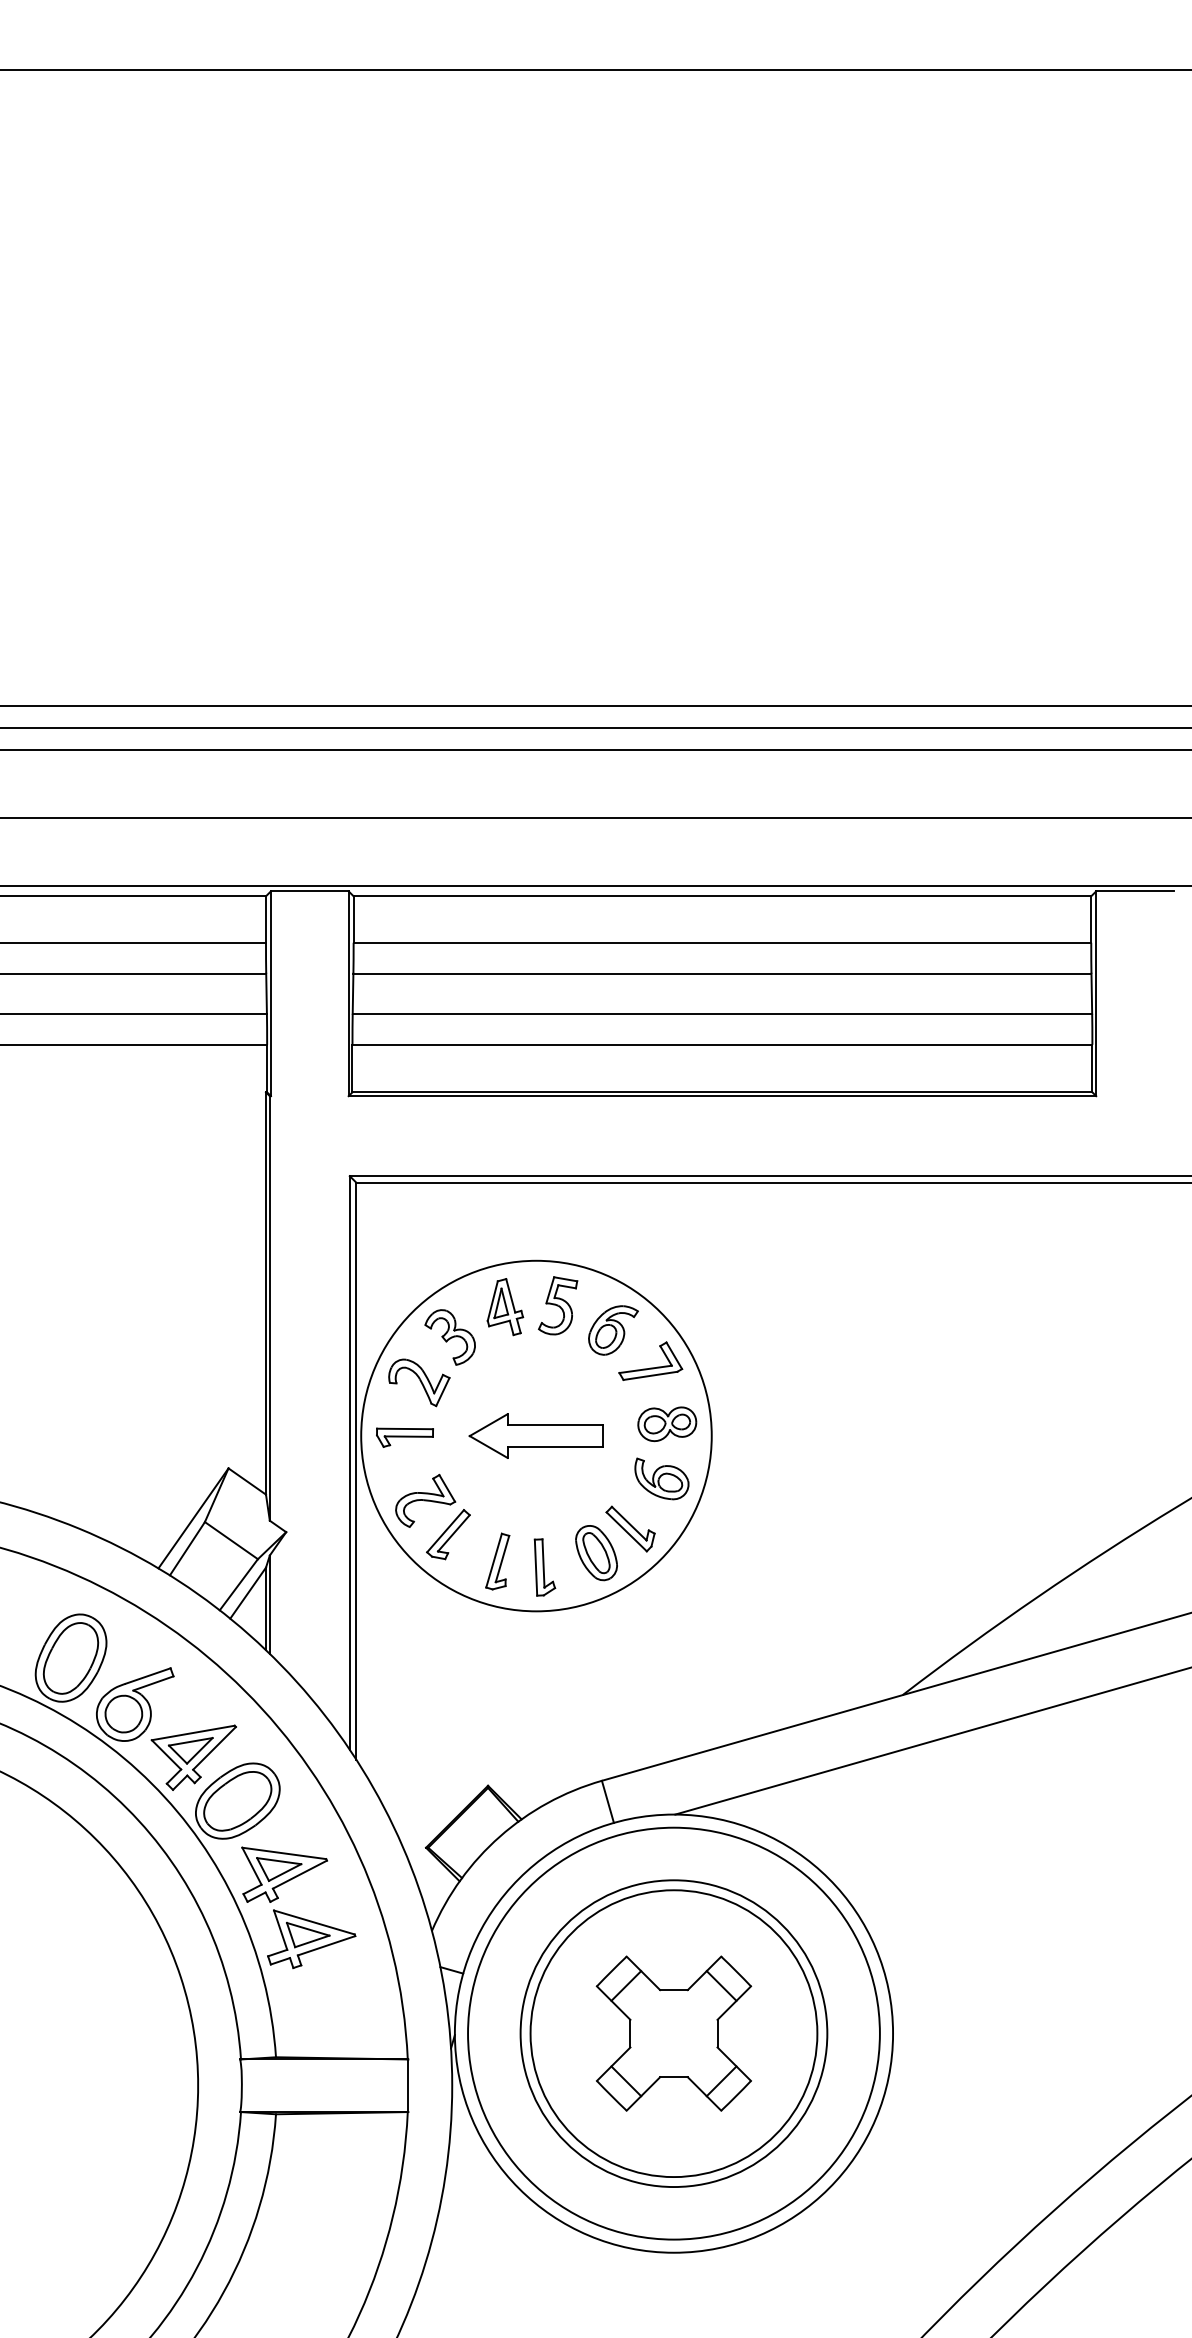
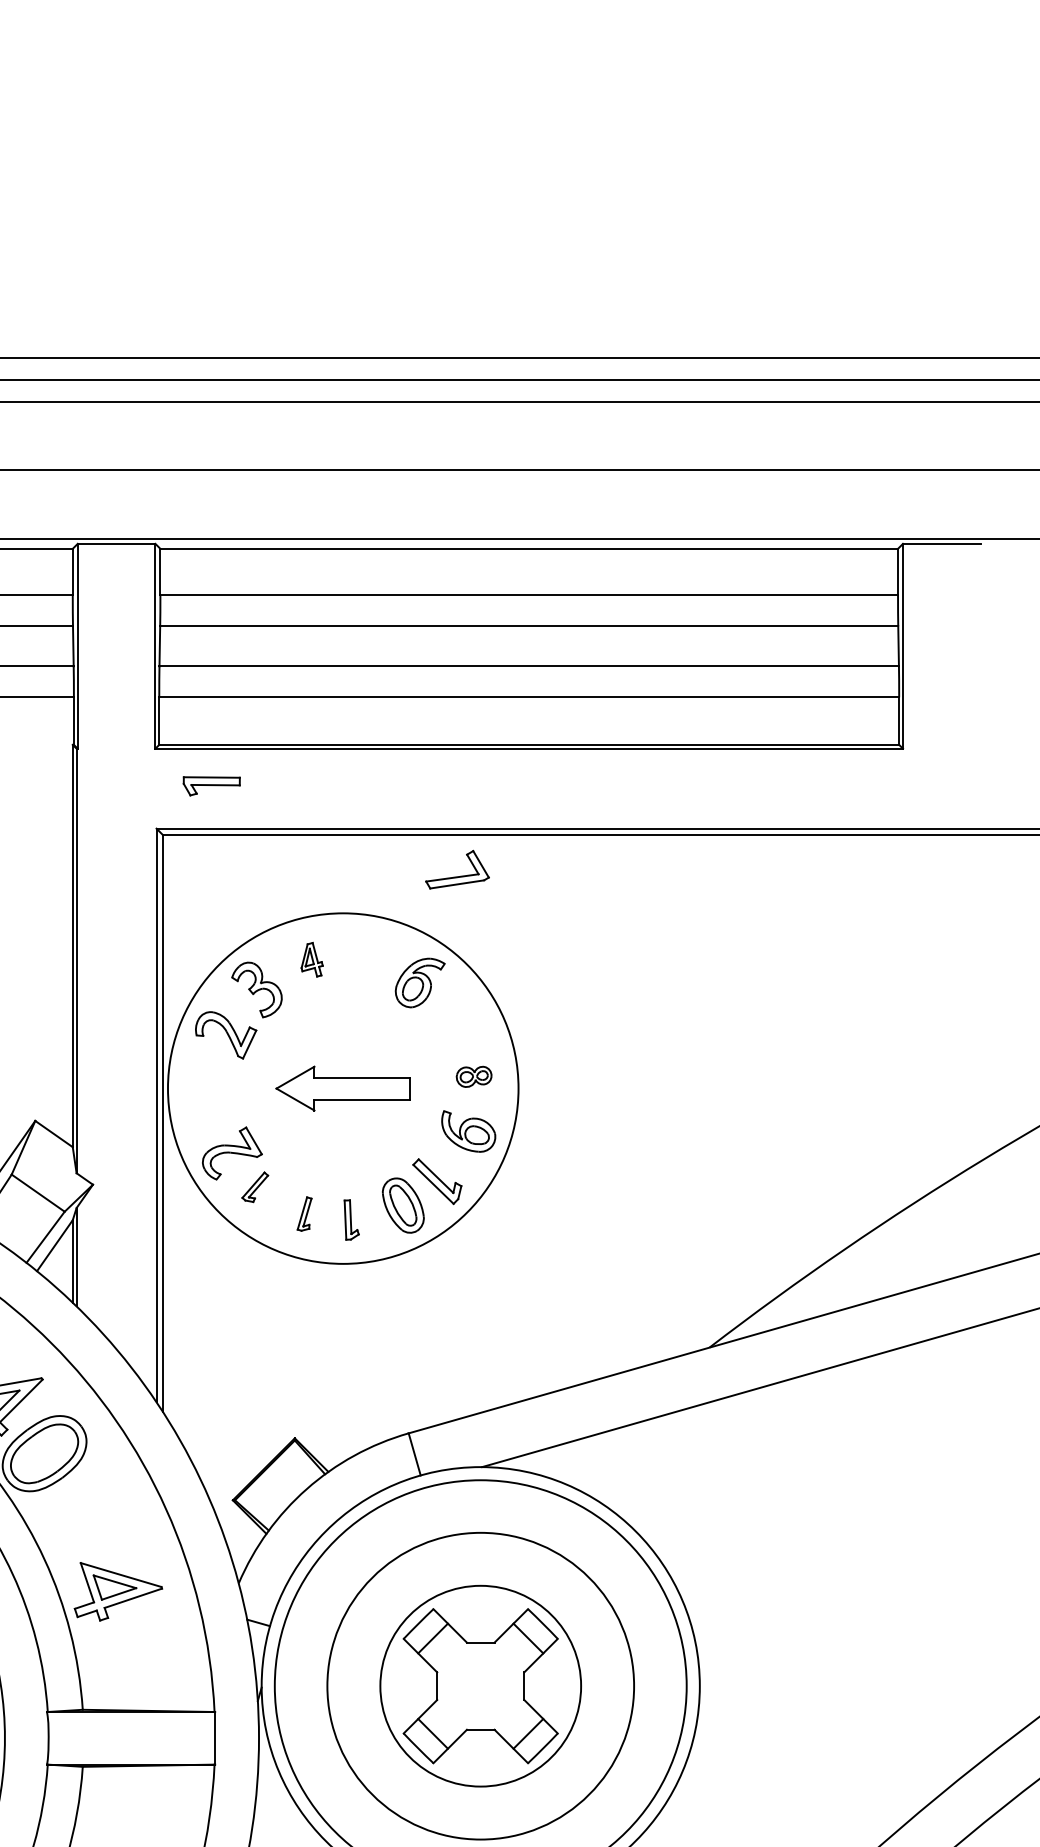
part: (558, 1305) -> (365, 958), removed
part: (505, 1307) -> (312, 960), size x0.6
part: (650, 1367) -> (457, 876), moved
part: (667, 1424) -> (474, 1077), size x0.6
part: (404, 1437) -> (211, 786), moved
part: (448, 1534) -> (255, 1187), size x0.6
part: (497, 1561) -> (304, 1214), size x0.6
part: (544, 1567) -> (351, 1220), size x0.7
part: (284, 1874) -> (91, 1527), removed
circle: (673, 2033) -> (480, 1686), size x0.7

